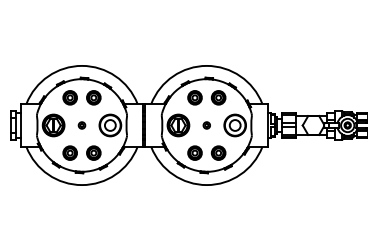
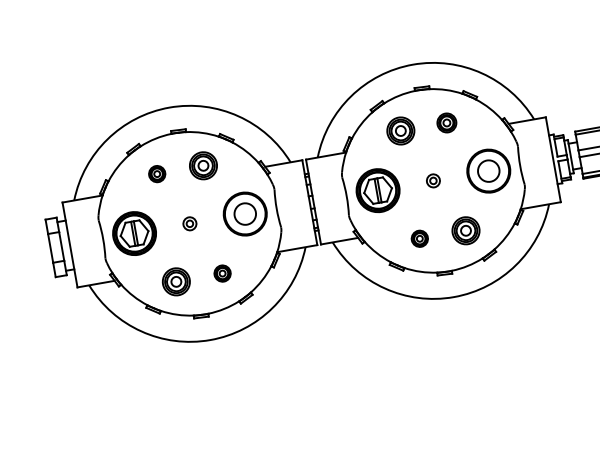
part: (69, 97) -> (155, 173), size x0.6
part: (218, 97) -> (446, 122), size x0.7
part: (93, 152) -> (221, 272), size x0.6
part: (194, 152) -> (418, 237), size x0.6

